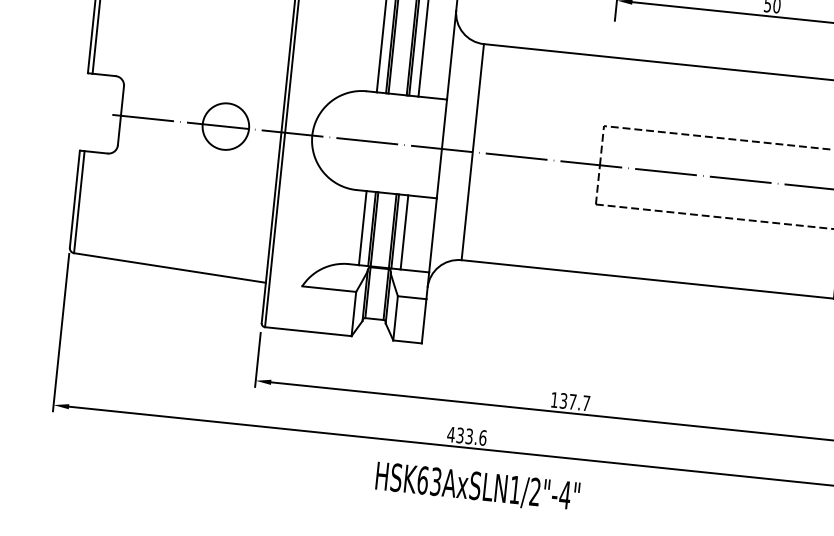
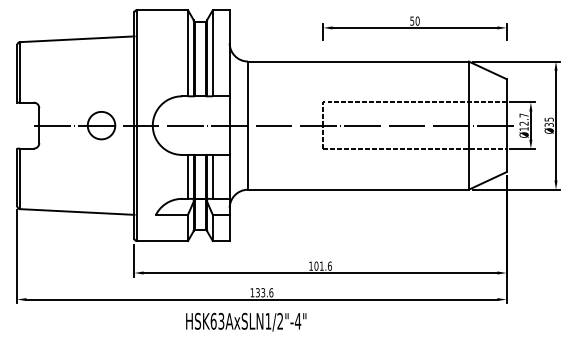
text: (573, 400) -> (322, 265), 137.7 -> 101.6
text: (451, 434) -> (252, 292), 433.6 -> 133.6
text: (478, 486) -> (246, 321), moved

